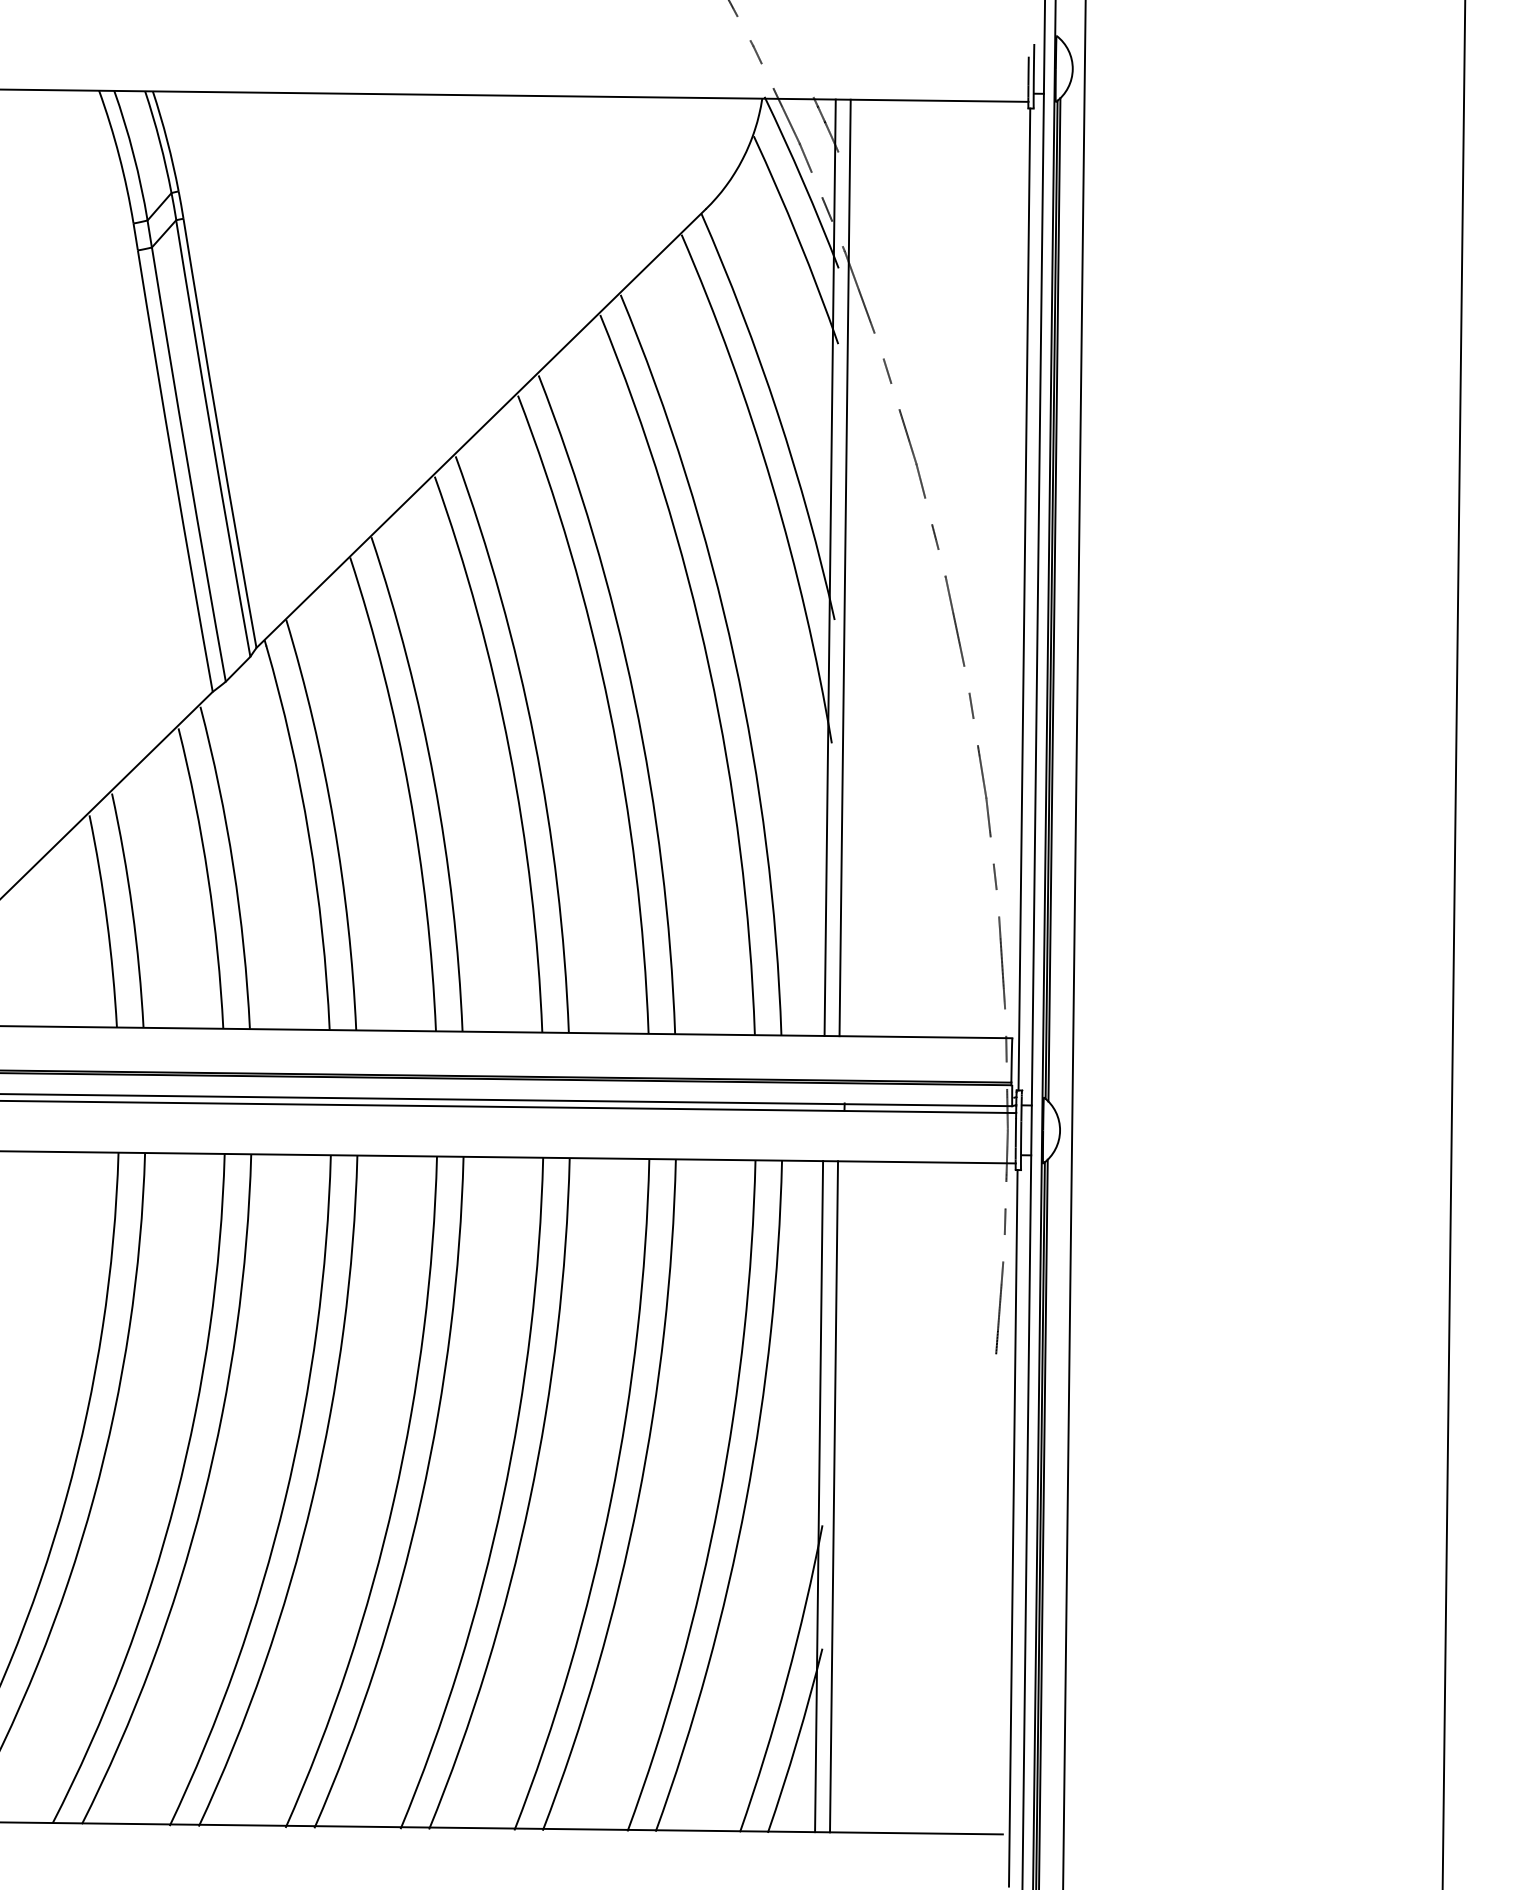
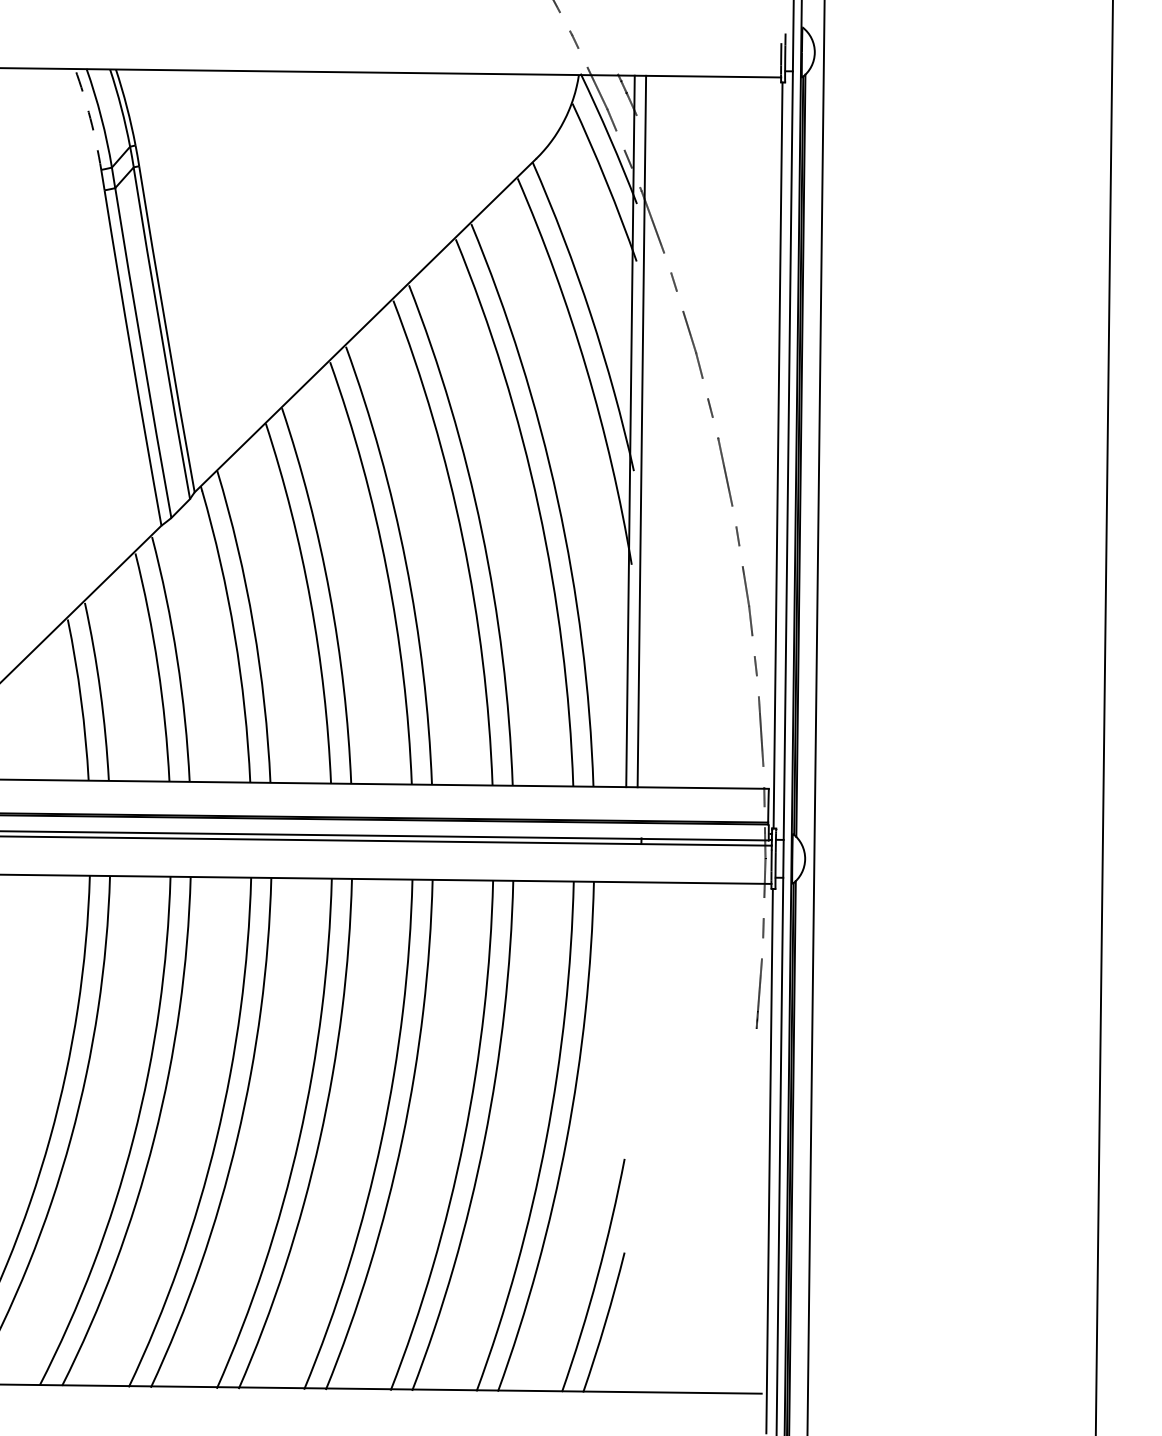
arc: (119, 156) -> (90, 118), solid -> dashed
line: (819, 1496) -> (622, 1136), removed
line: (834, 1496) -> (633, 1136), removed

